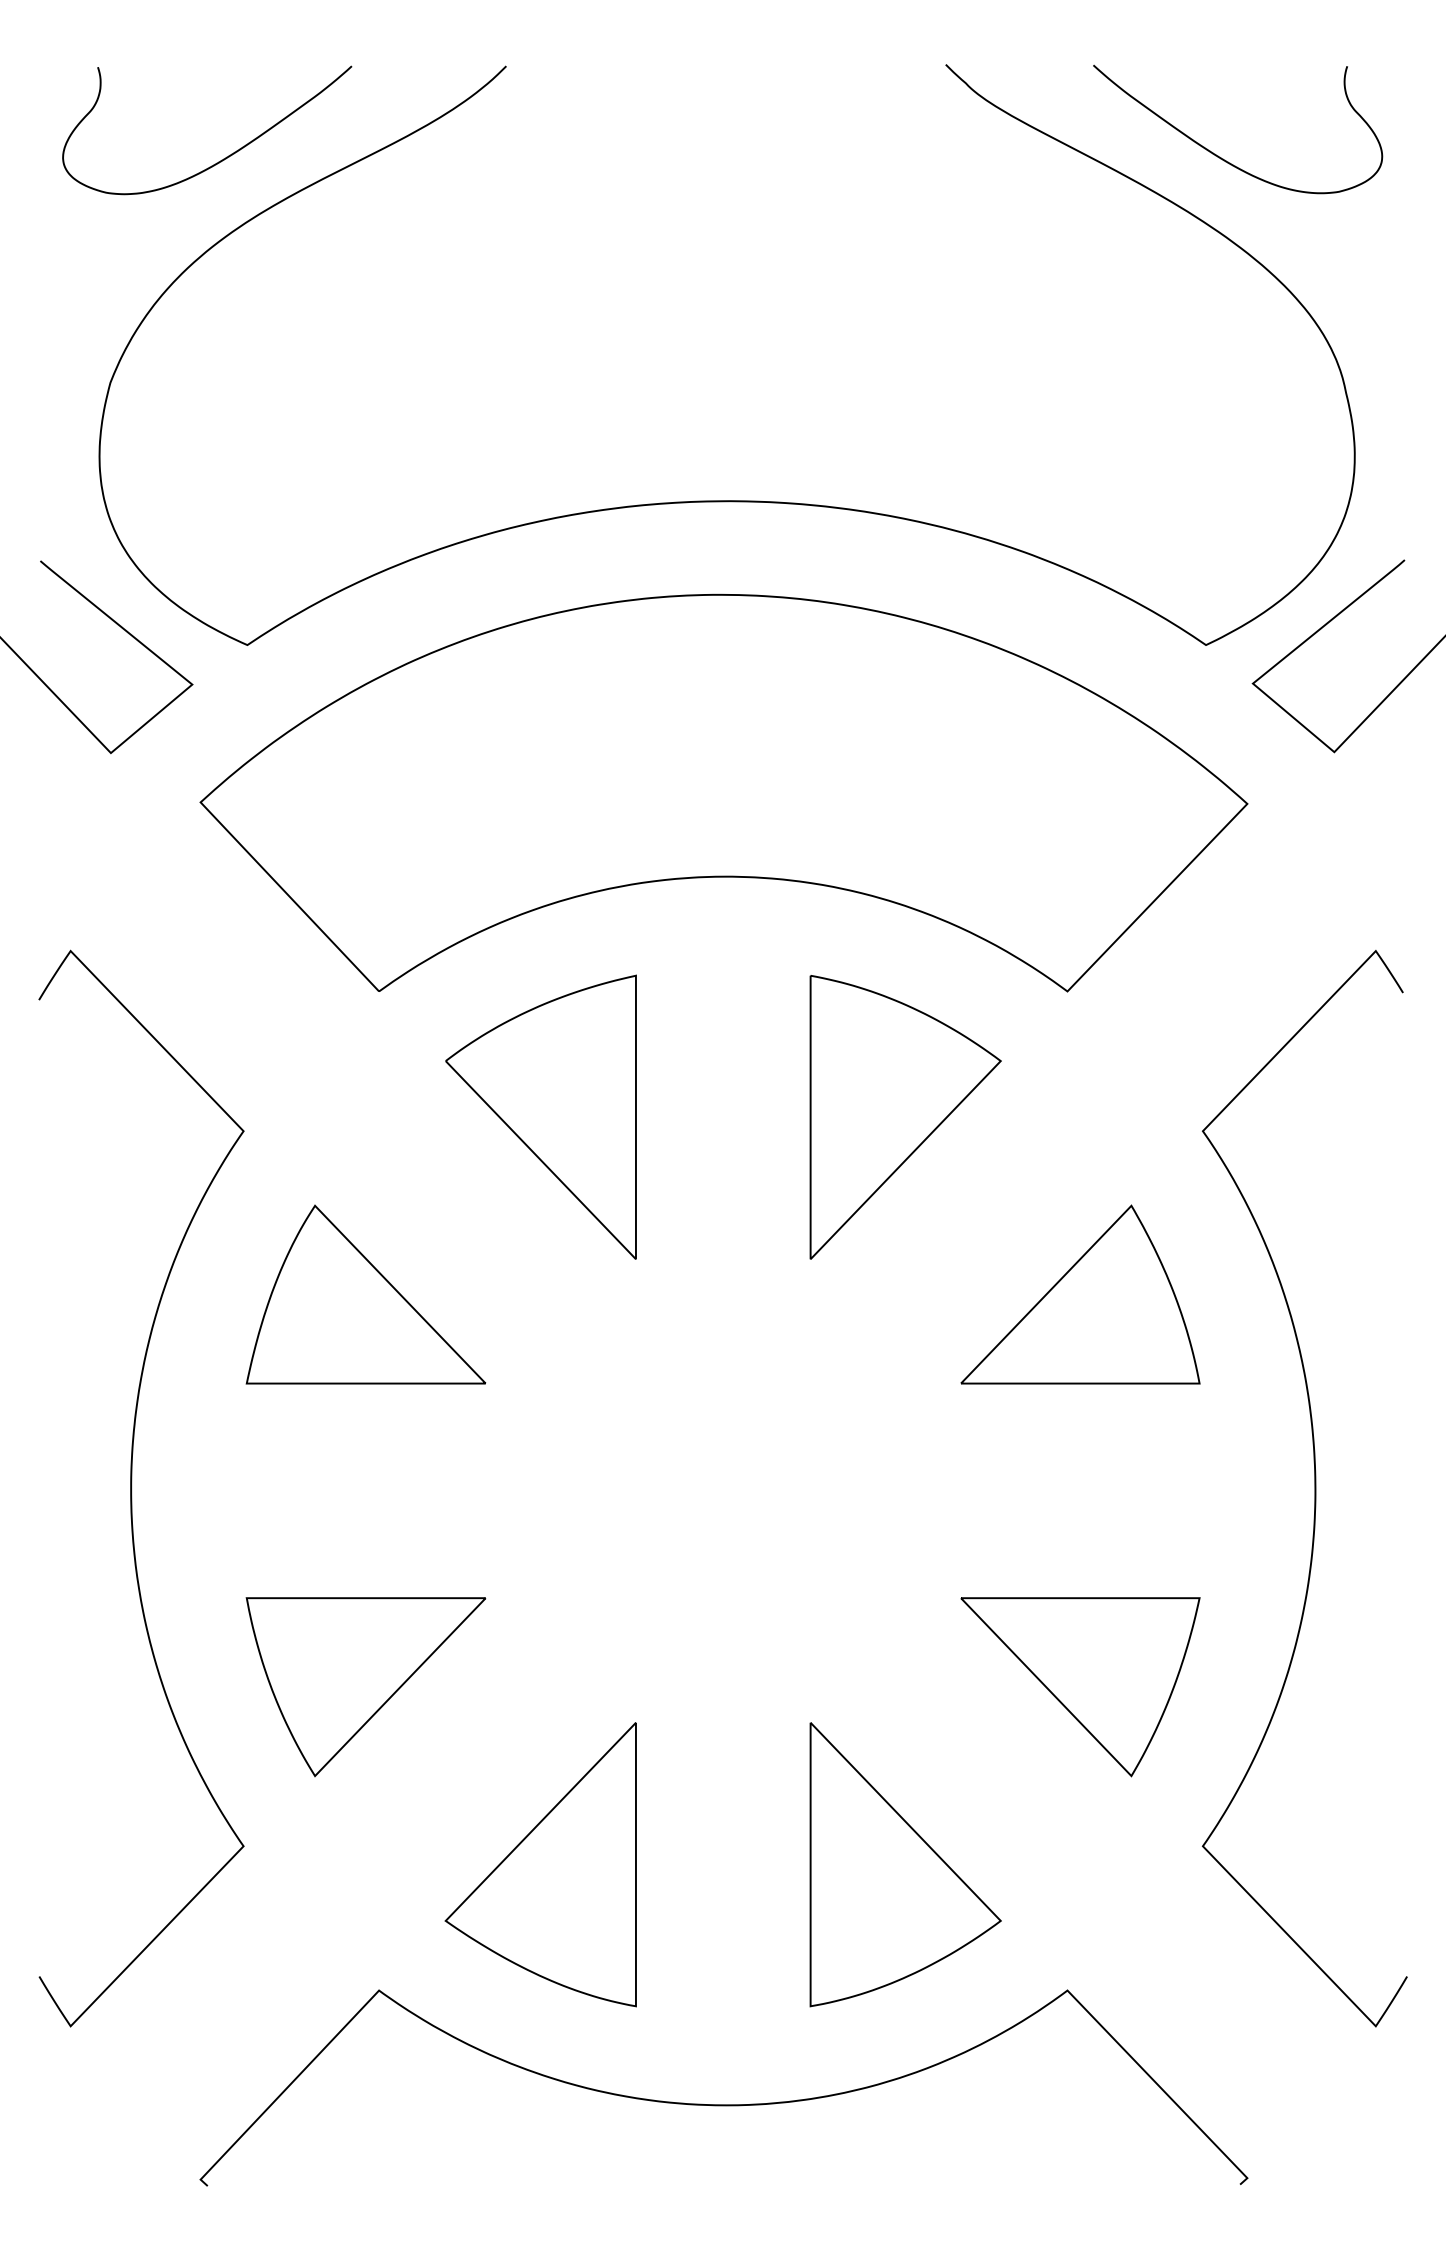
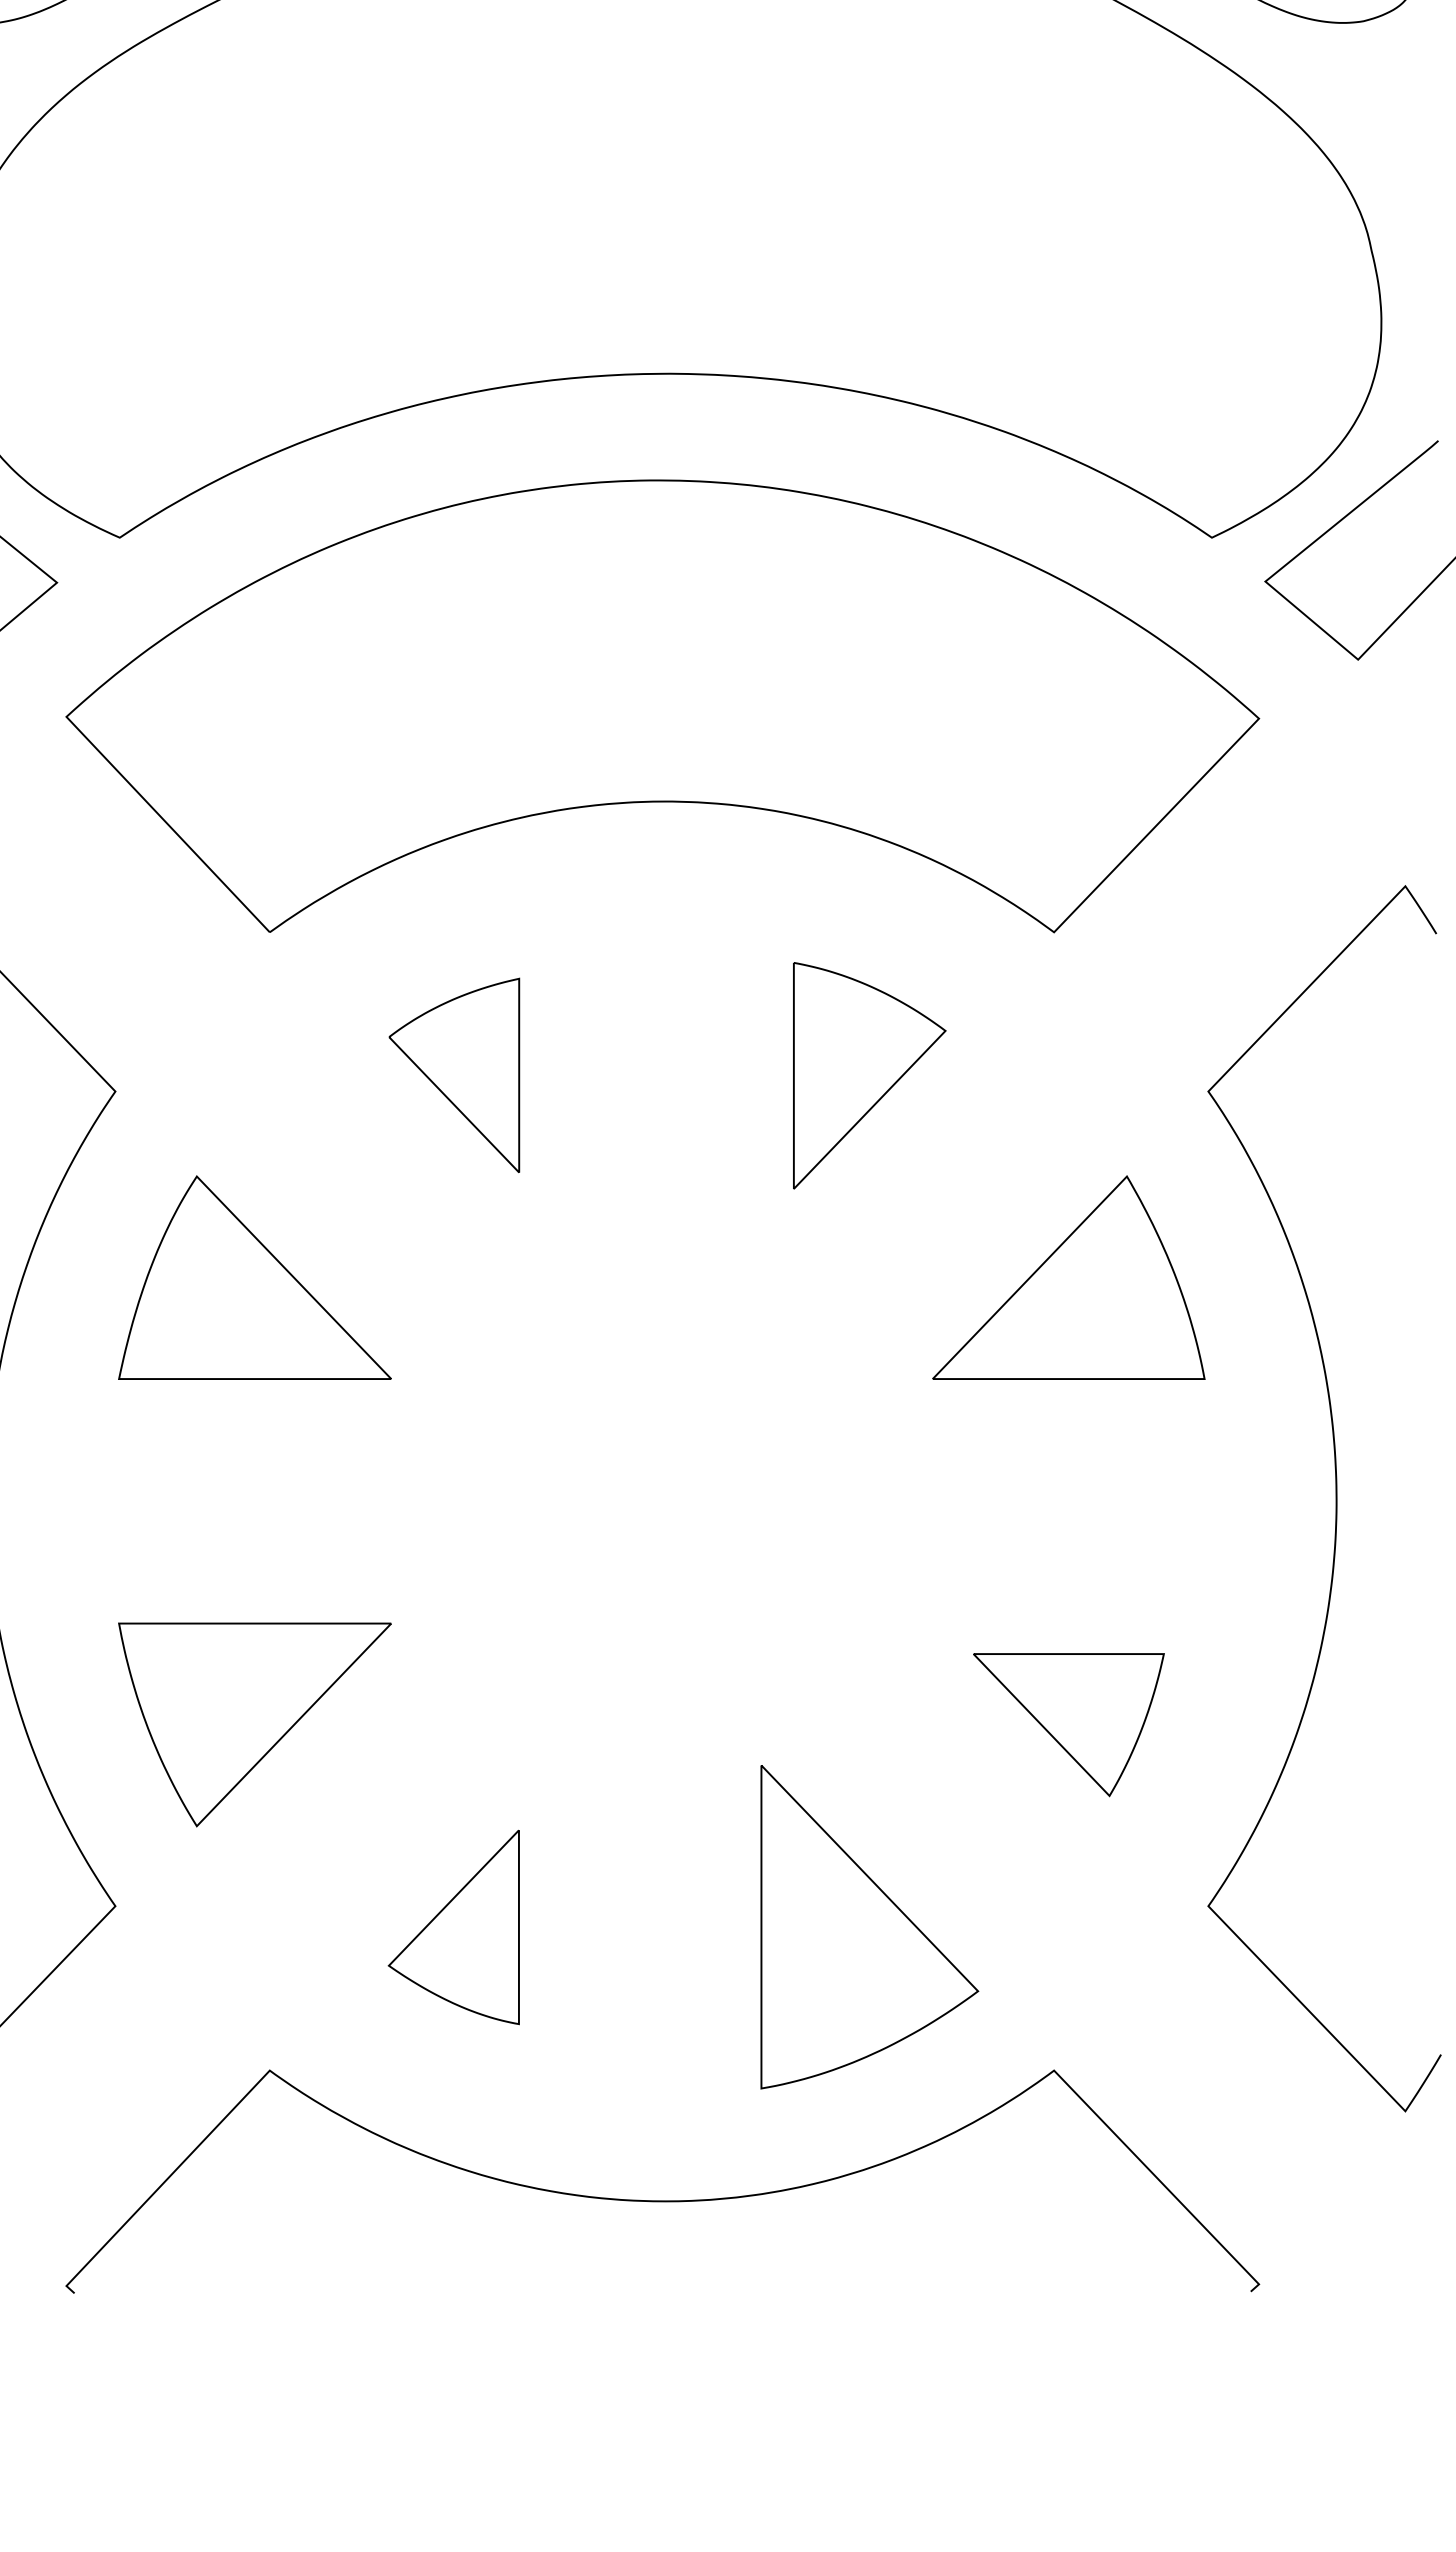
part: (540, 1116) -> (453, 1074), size x0.6
part: (905, 1117) -> (869, 1075), size x0.7
part: (1080, 1687) -> (1068, 1725), size x0.7
part: (540, 1864) -> (453, 1926), size x0.6

